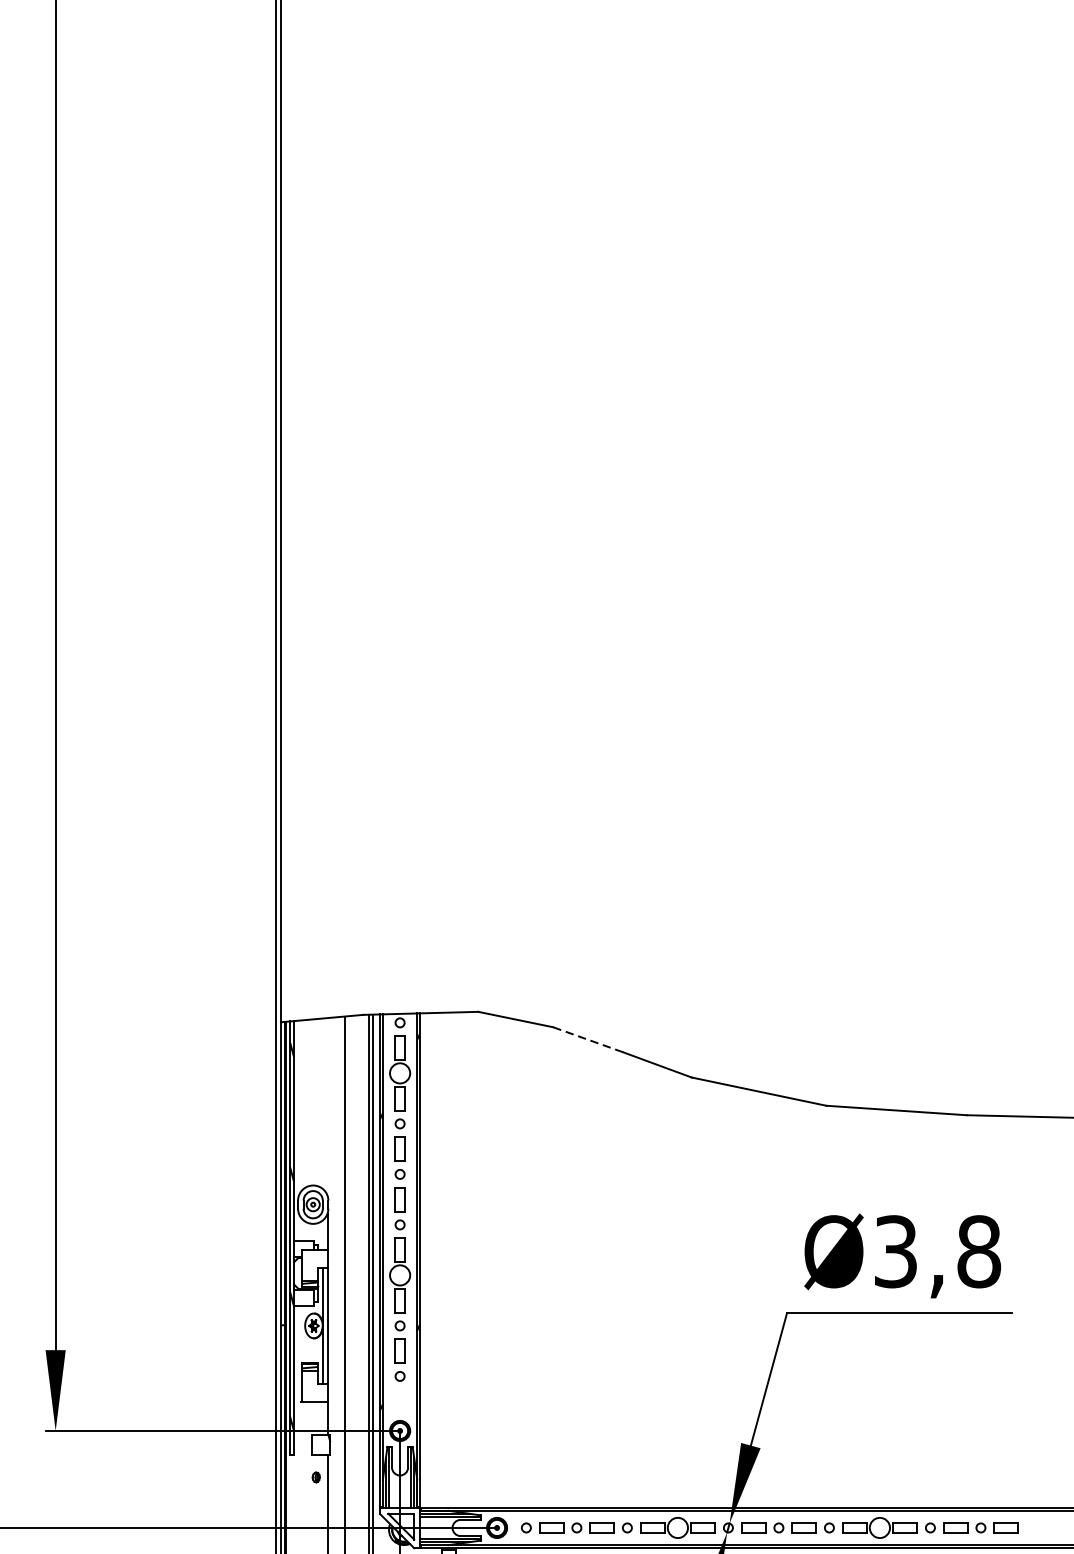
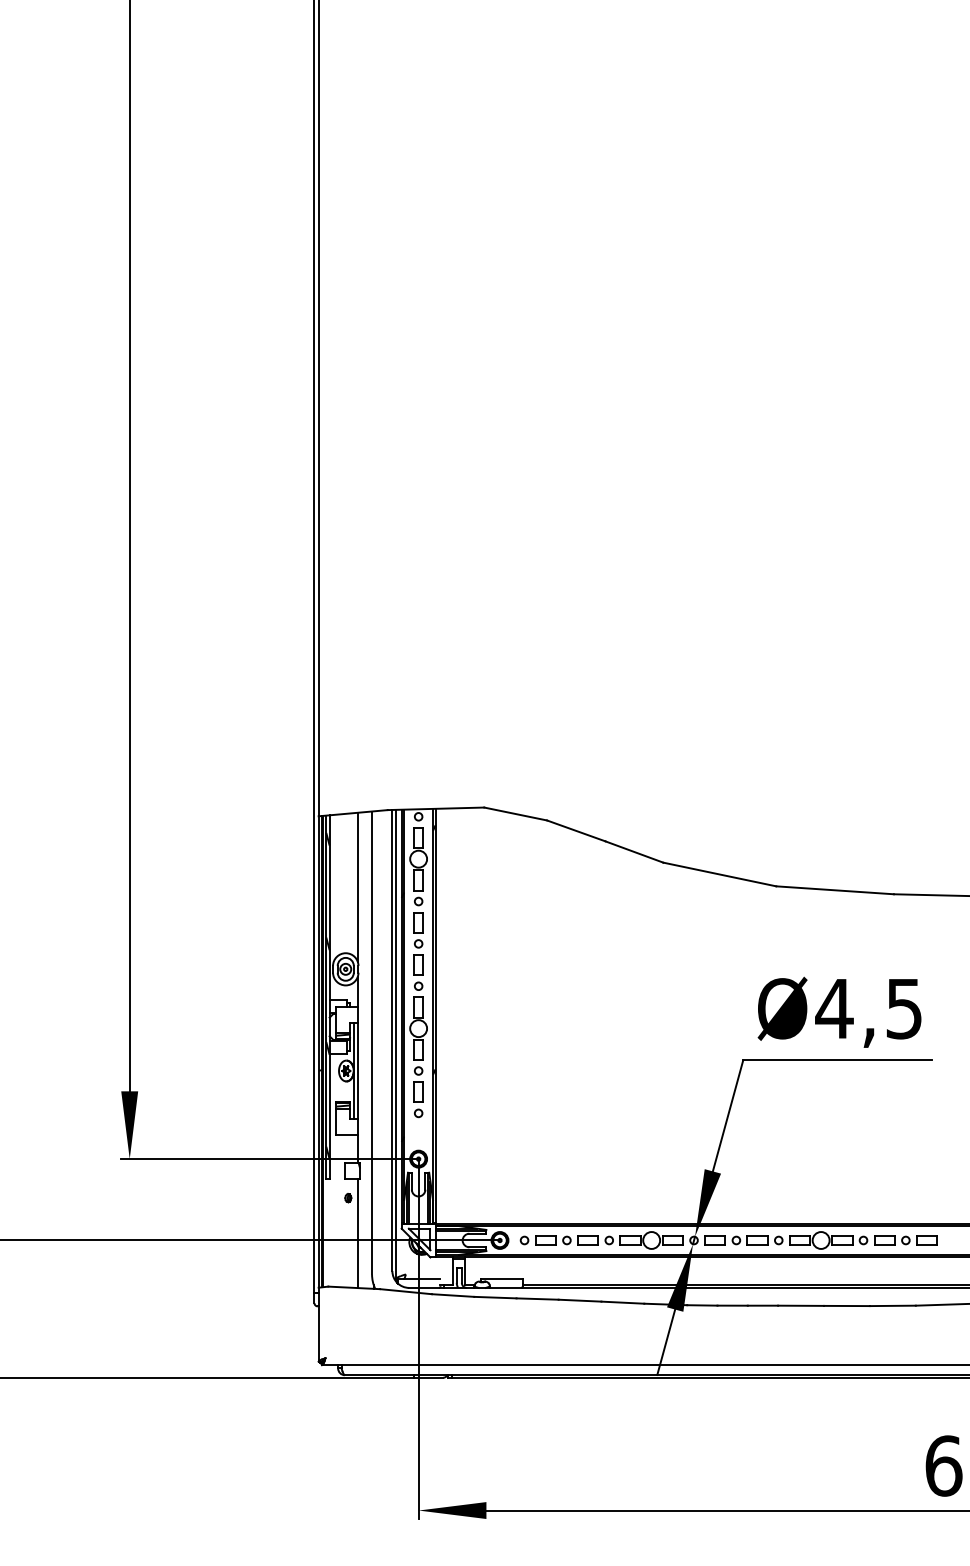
line: (587, 1039) -> (575, 830), dashed -> solid
line: (327, 1105) -> (357, 886), added
text: (936, 1251) -> (868, 1008), Ø3,8 -> Ø4,5

